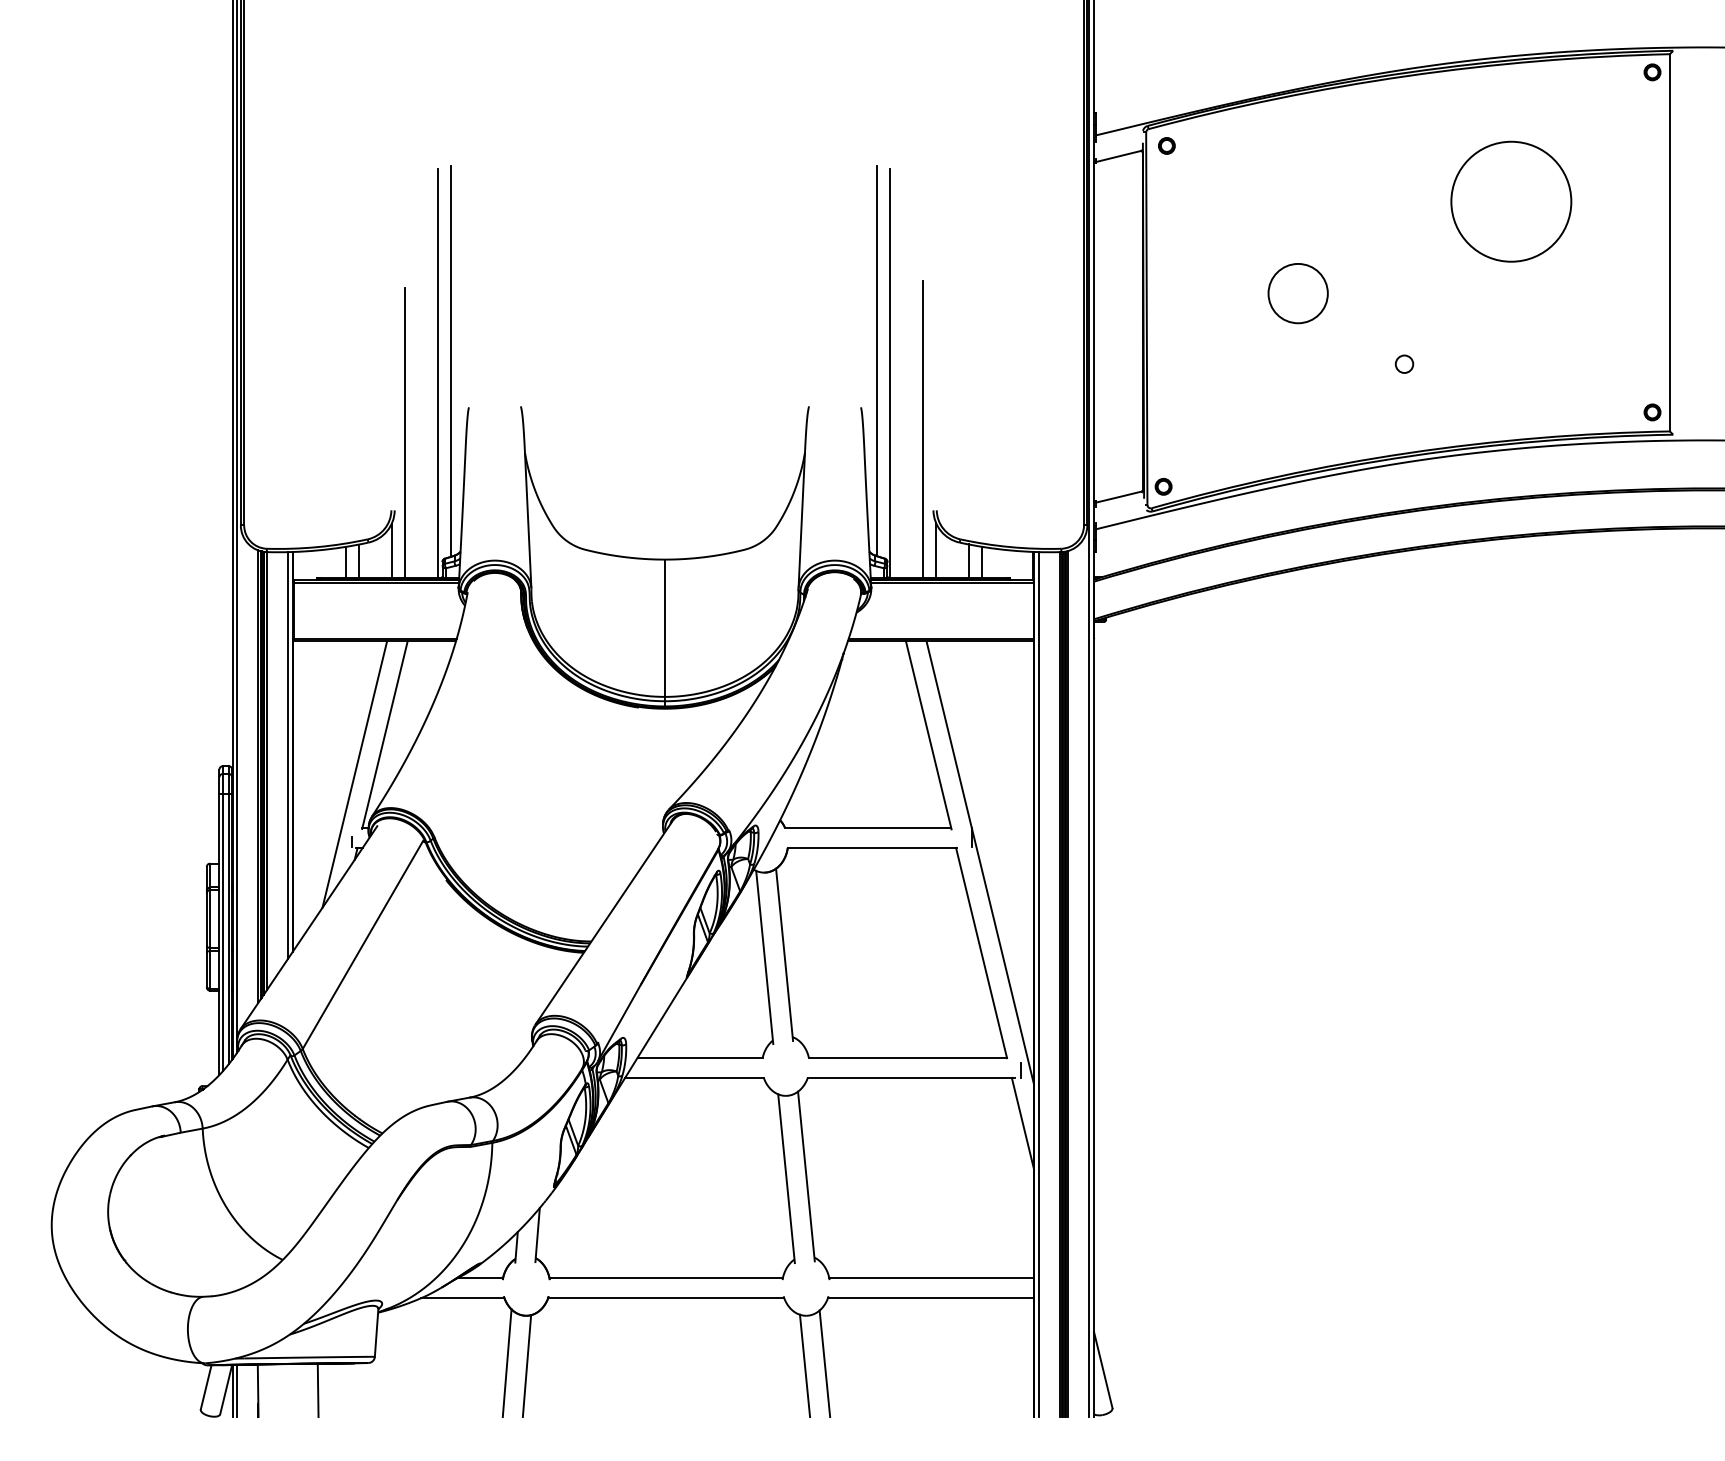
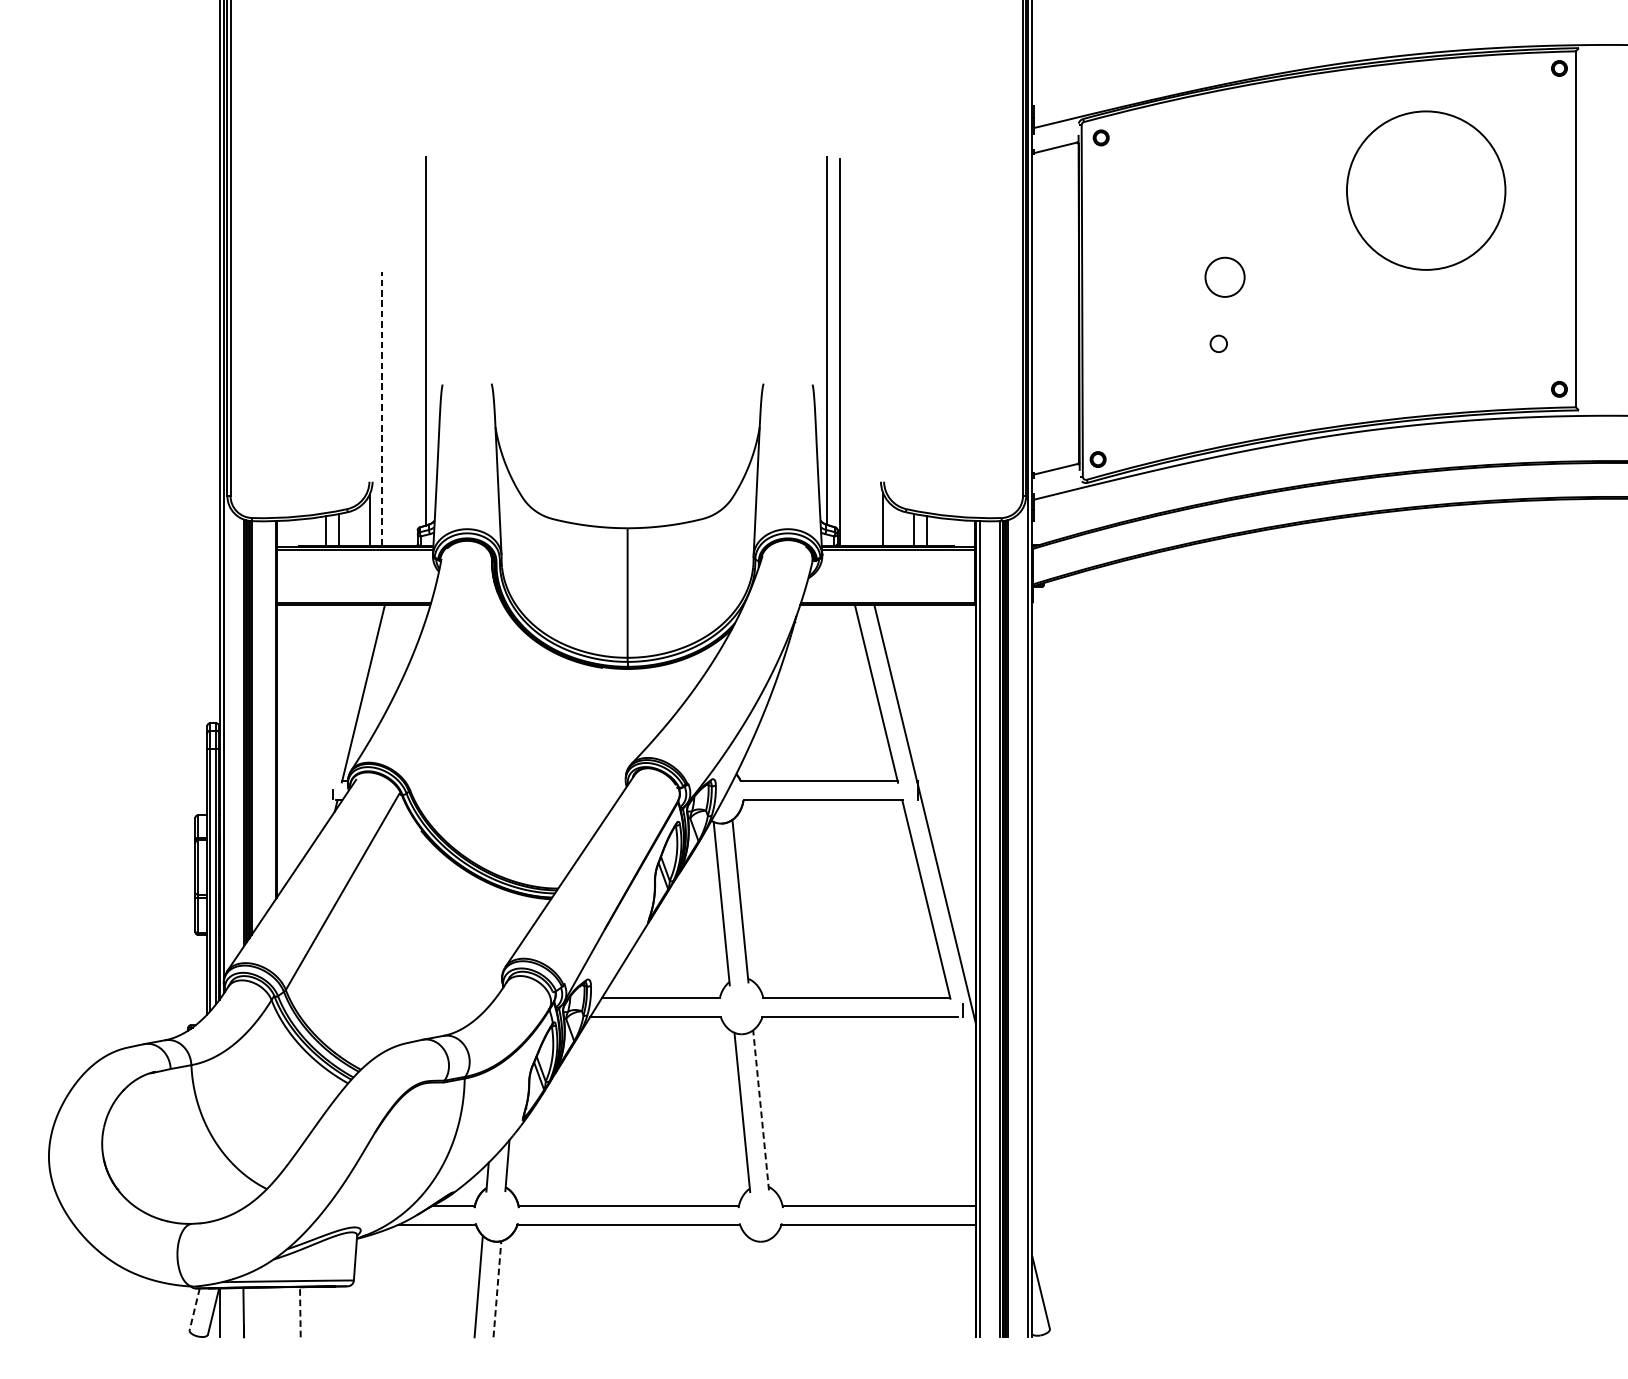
circle: (1511, 201) -> (1426, 190), size x1.4
circle: (1297, 293) -> (1224, 277), size x0.7
circle: (1404, 363) -> (1218, 343), moved
line: (437, 373) -> (412, 352), removed
line: (922, 429) -> (870, 405), removed
line: (404, 433) -> (381, 409), solid -> dashed
line: (287, 755) -> (271, 713), removed
line: (354, 774) -> (334, 731), removed
line: (1022, 1123) -> (964, 1060), removed
line: (806, 1176) -> (761, 1110), solid -> dashed
line: (824, 1363) -> (778, 1286), removed
line: (527, 1365) -> (497, 1288), solid -> dashed
line: (804, 1365) -> (759, 1288), removed
line: (206, 1387) -> (194, 1309), solid -> dashed
line: (318, 1390) -> (300, 1312), solid -> dashed
line: (237, 1391) -> (224, 1313), removed

